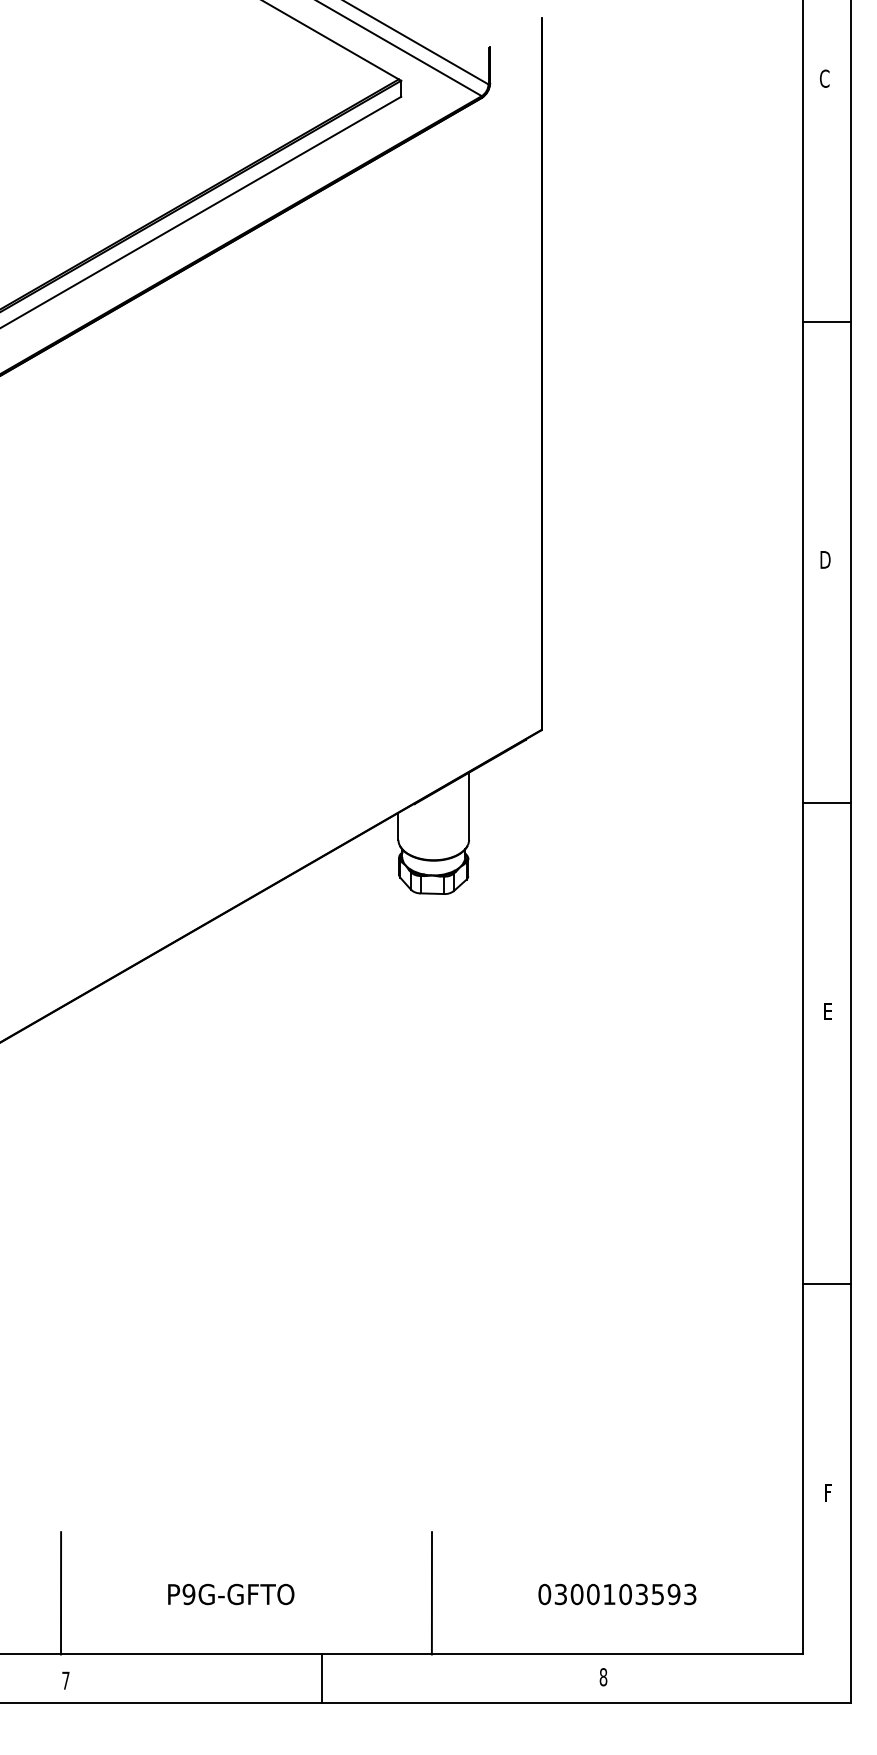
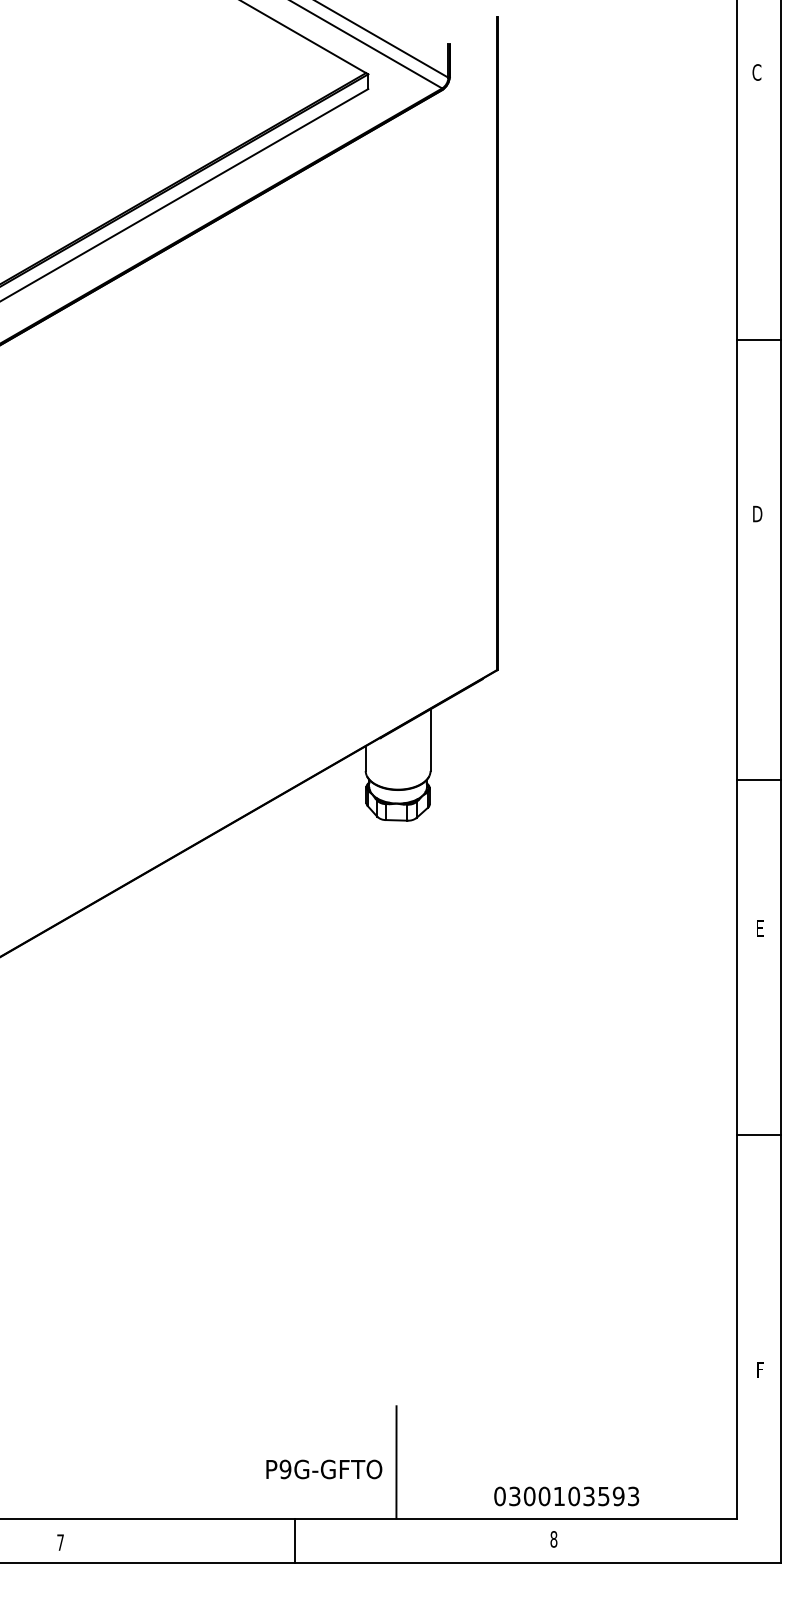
line: (826, 321) -> (758, 340), moved
line: (826, 802) -> (758, 779), moved
line: (826, 1283) -> (758, 1134), moved
line: (61, 1593) -> (56, 1462), removed
text: (231, 1594) -> (324, 1469), moved
text: (617, 1594) -> (566, 1496), moved

